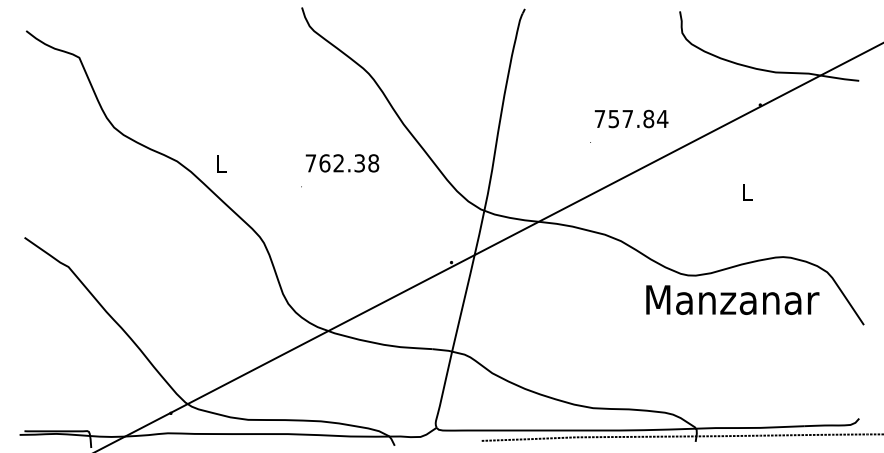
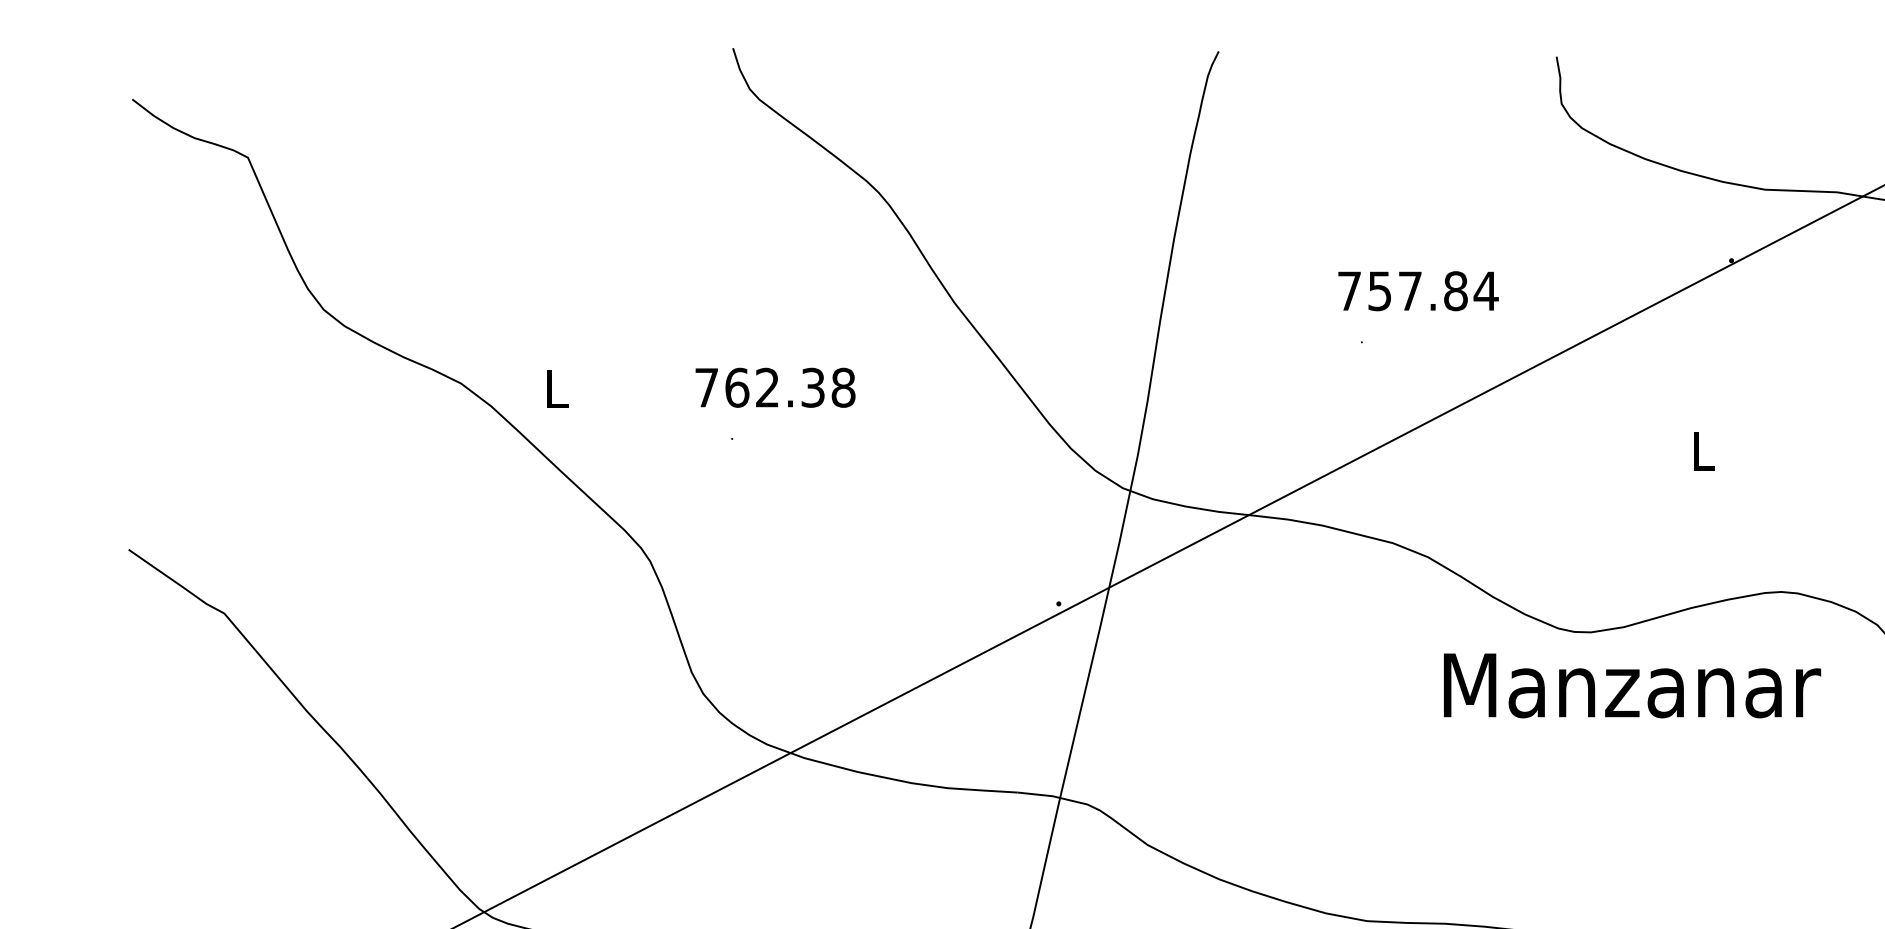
text: (631, 118) -> (1418, 290), moved
text: (342, 163) -> (775, 388), moved
text: (732, 299) -> (1631, 684), moved

